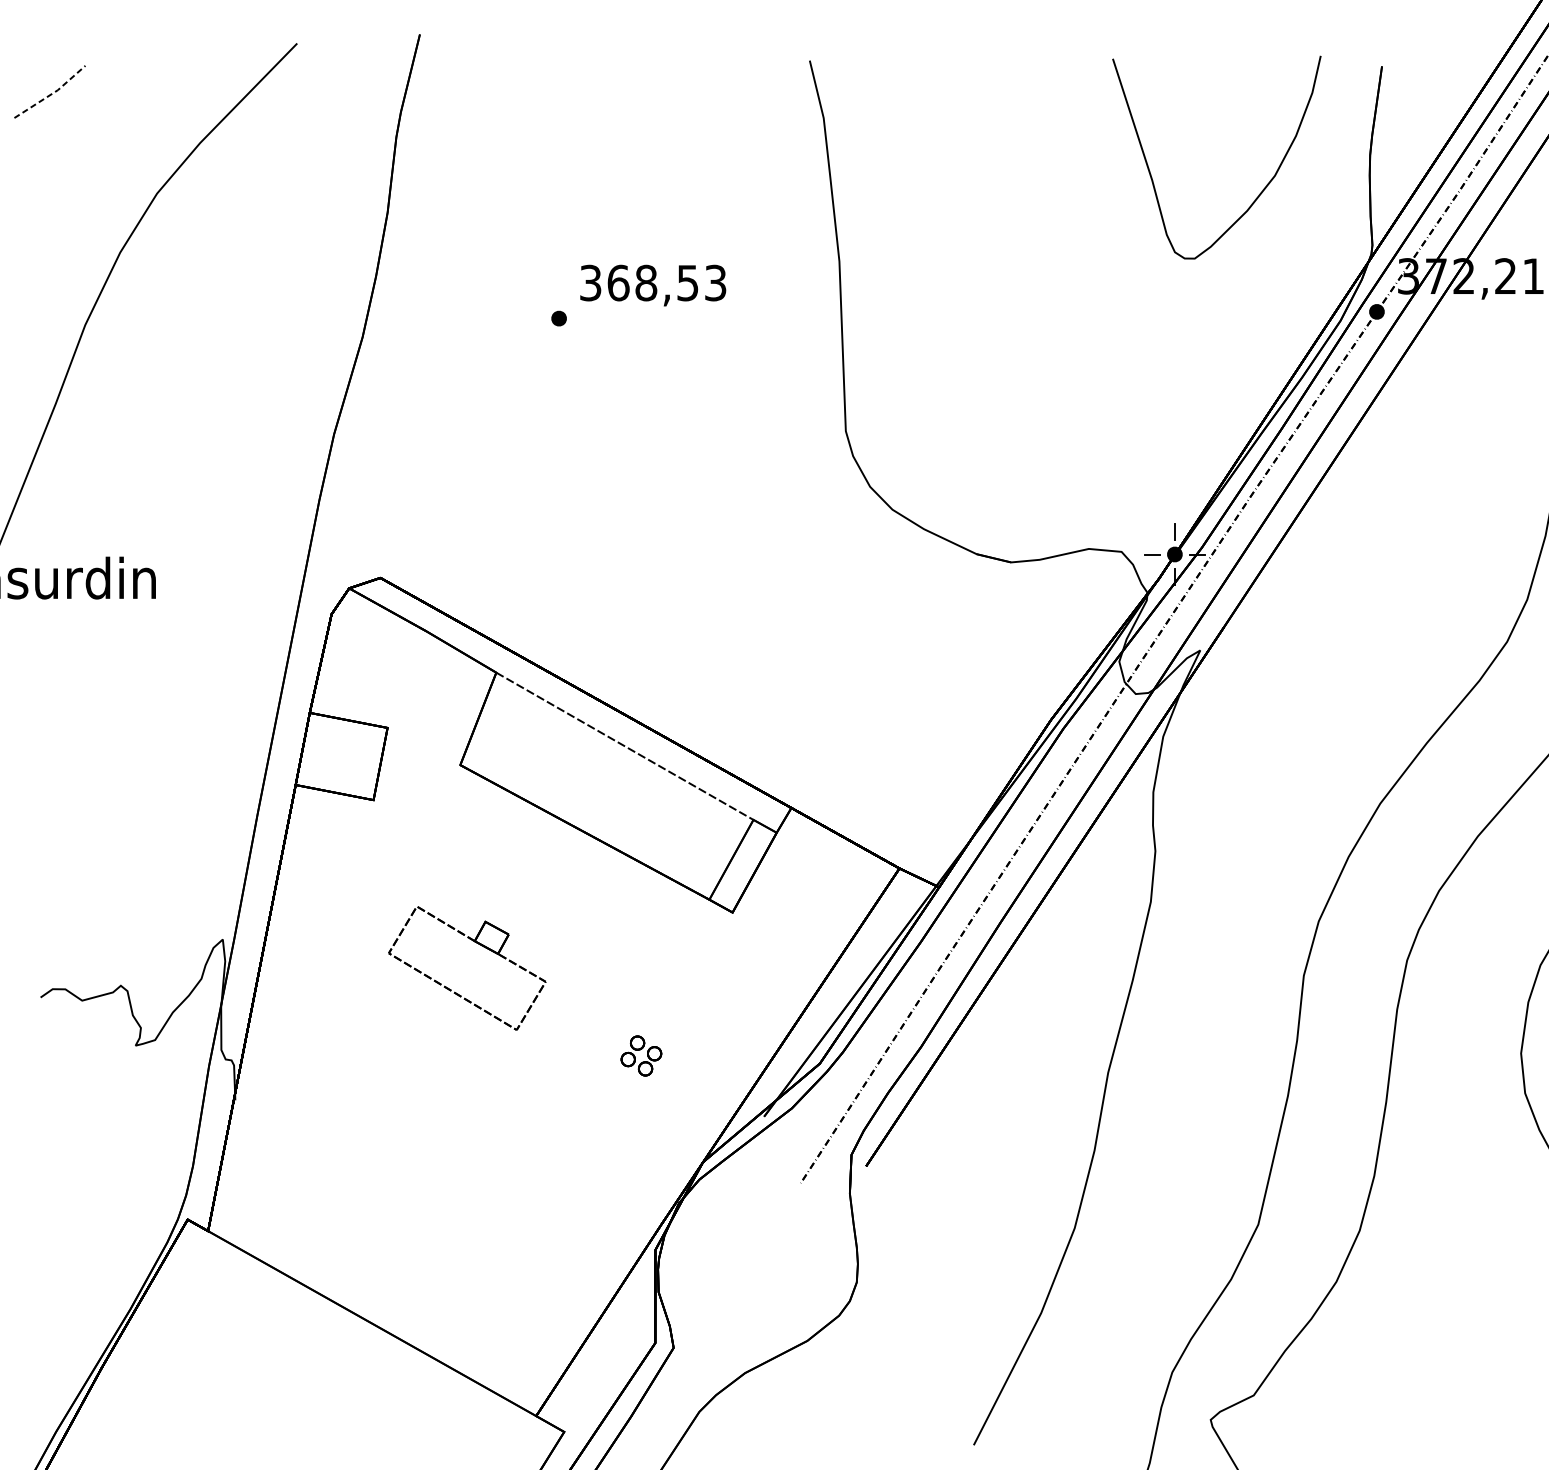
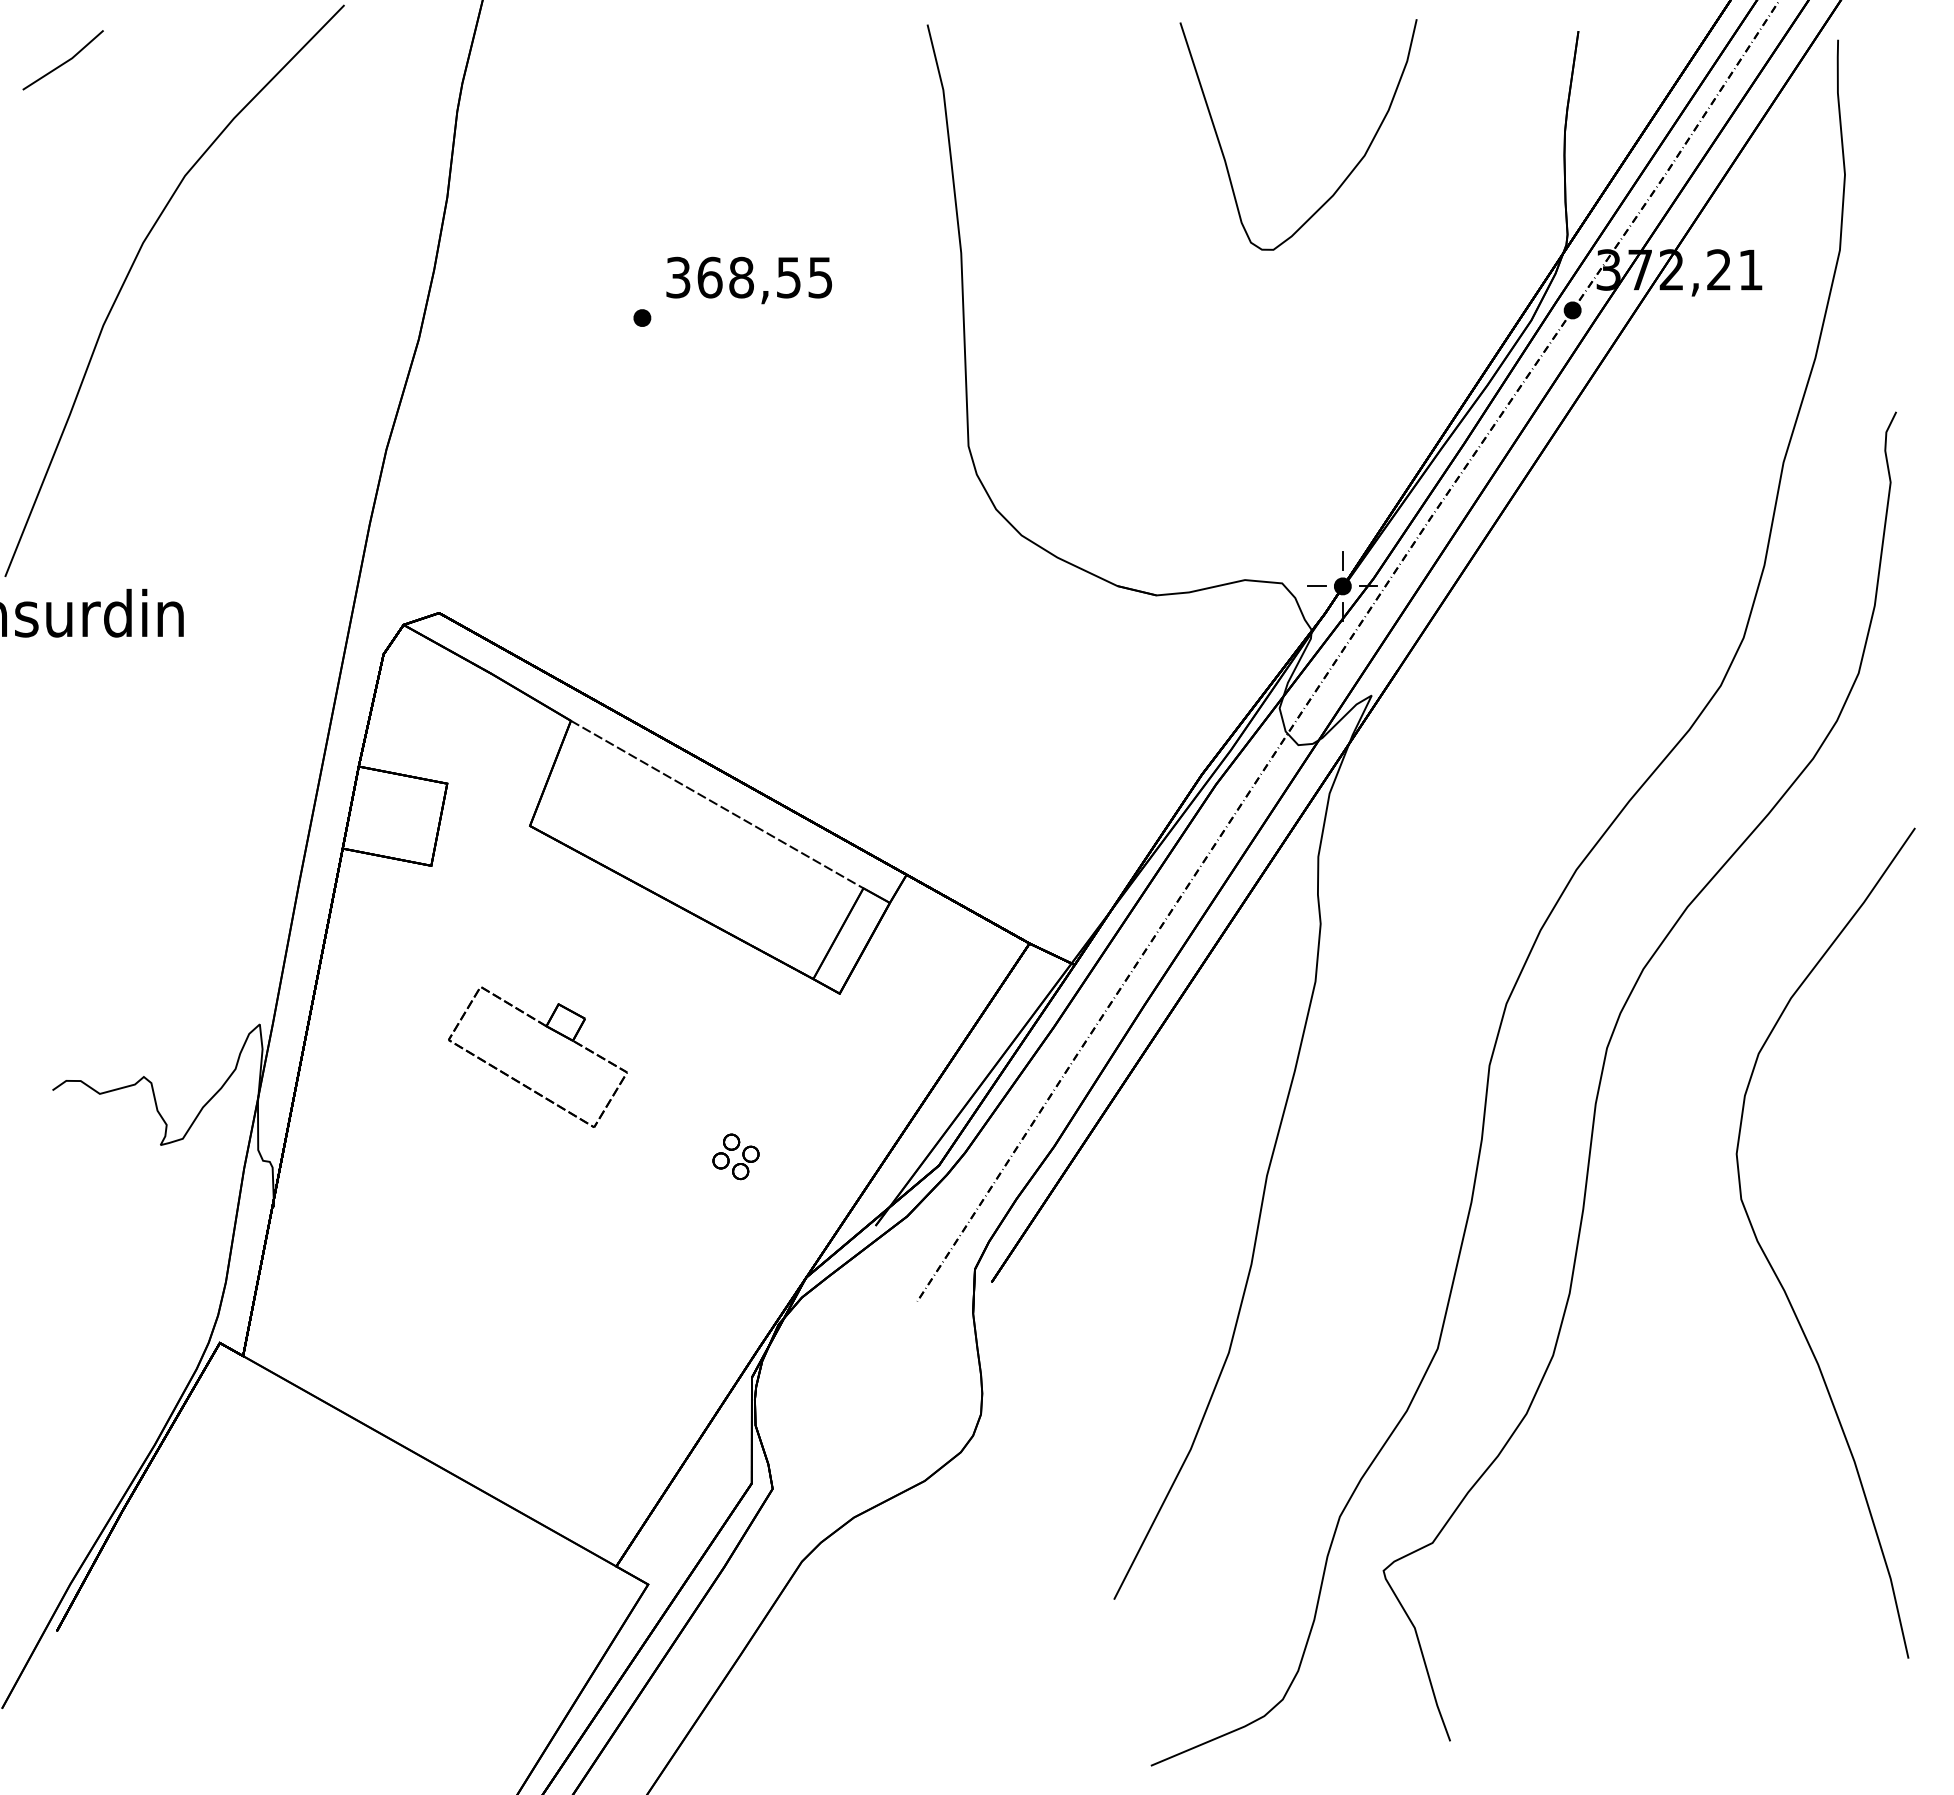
line: (51, 93) -> (65, 62), dashed -> solid
curve: (1262, 189) -> (1350, 171), moved
text: (715, 282) -> (820, 276), 368,53 -> 368,55

